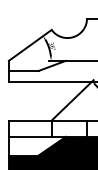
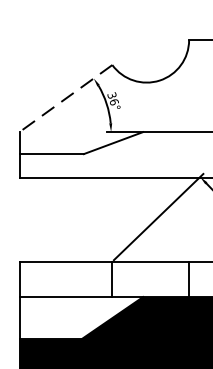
line: (29, 45) -> (64, 98), solid -> dashed

